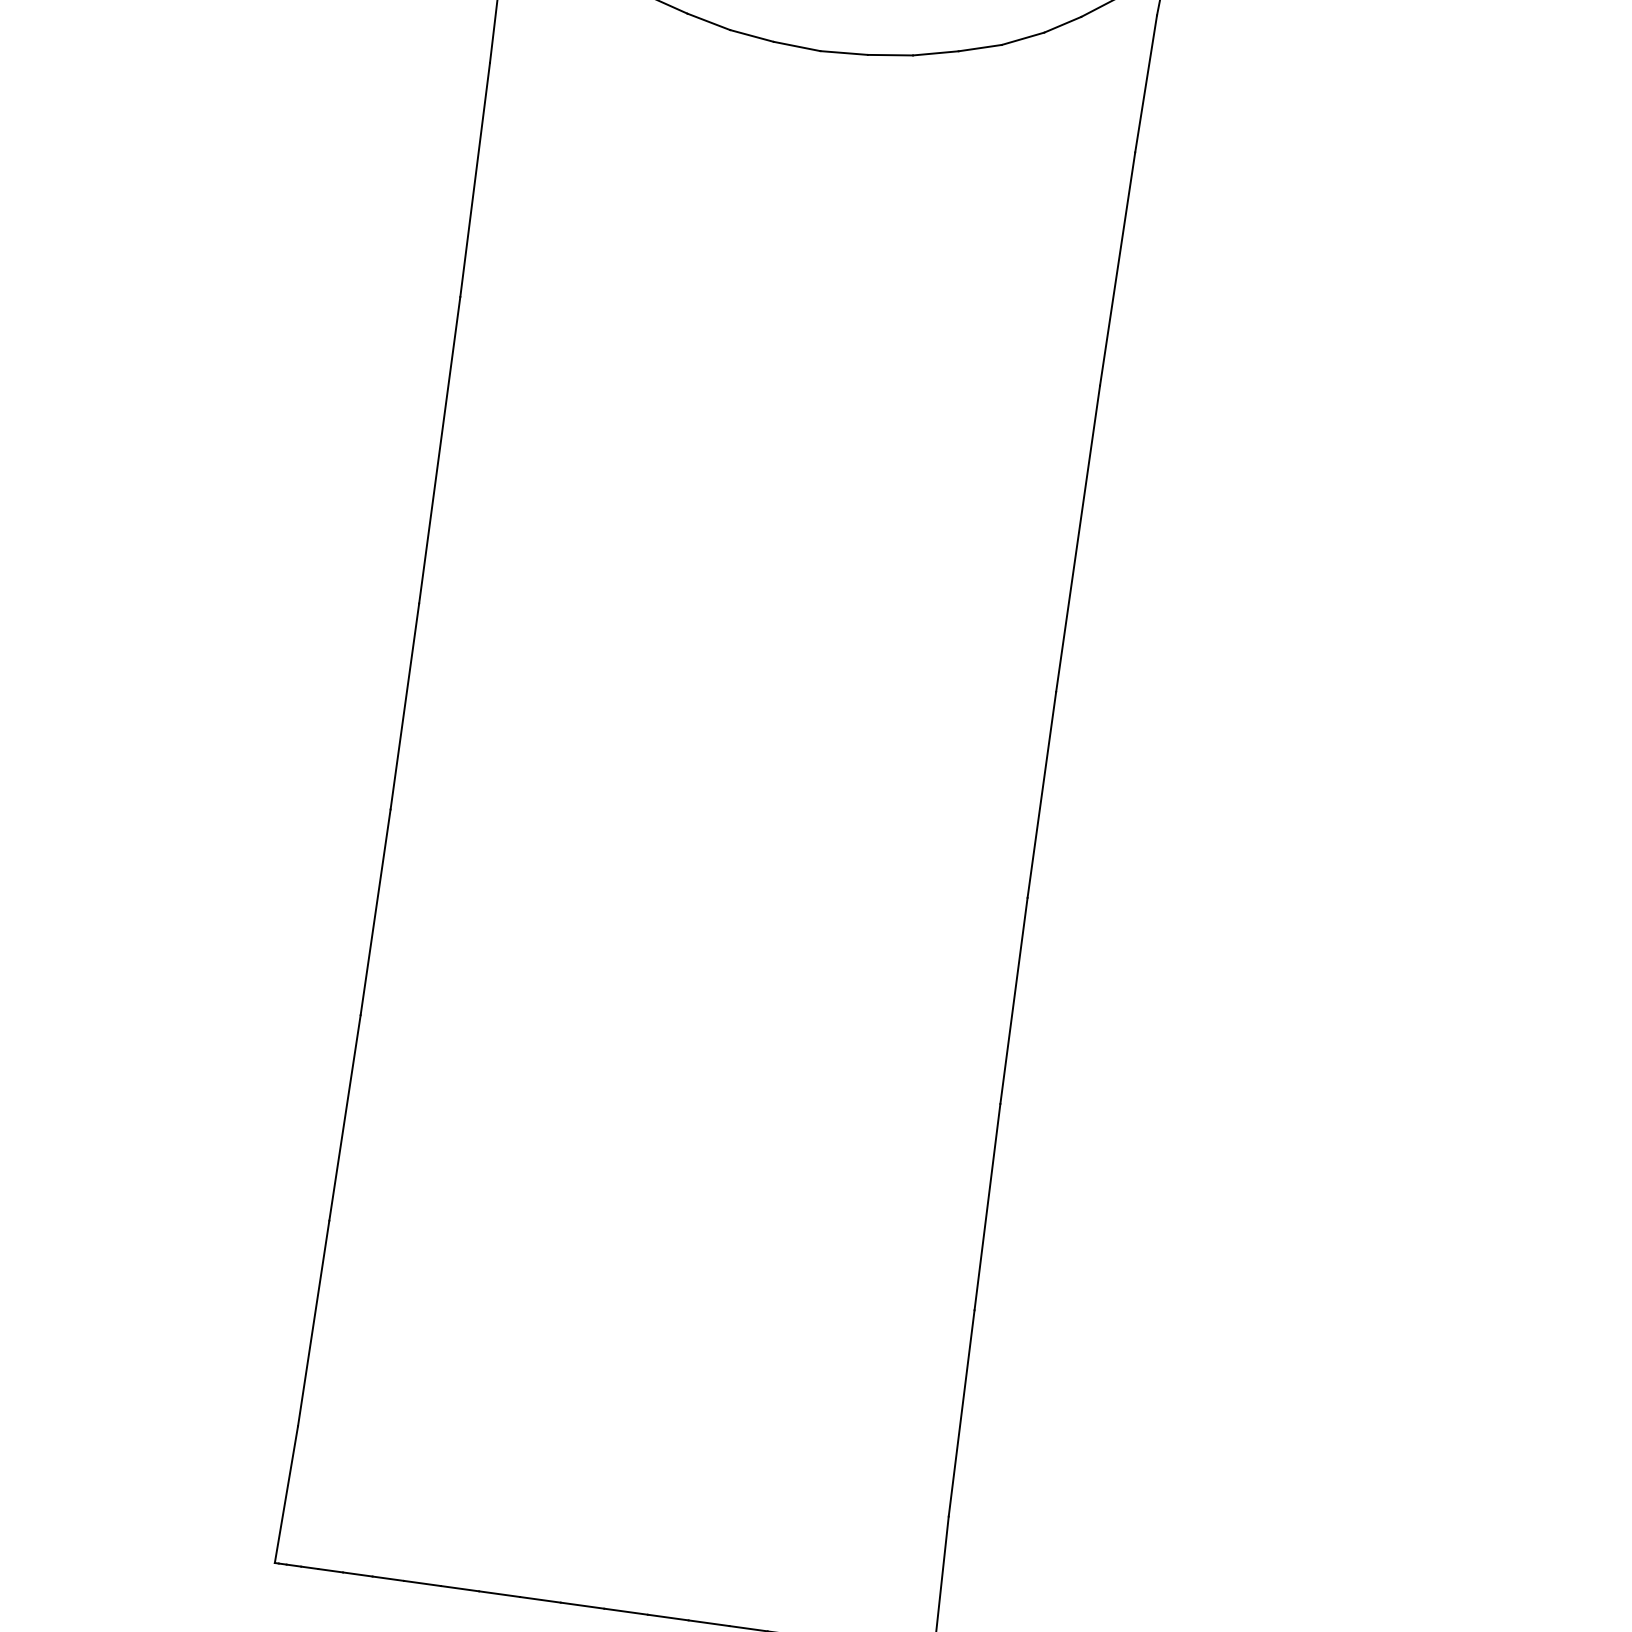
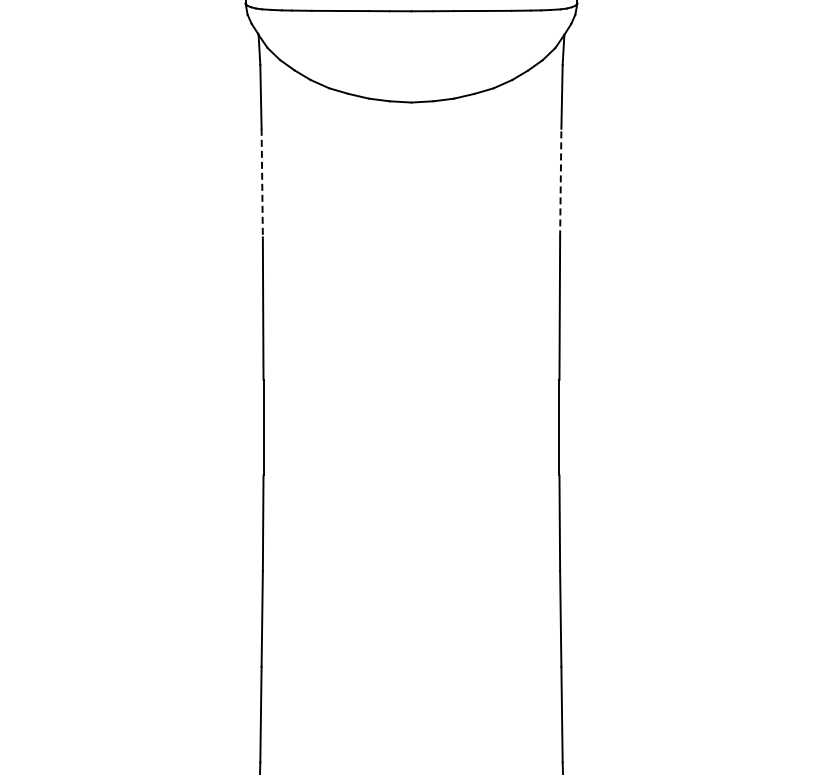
line: (475, 180) -> (262, 183), solid -> dashed
line: (1117, 267) -> (560, 182), solid -> dashed

